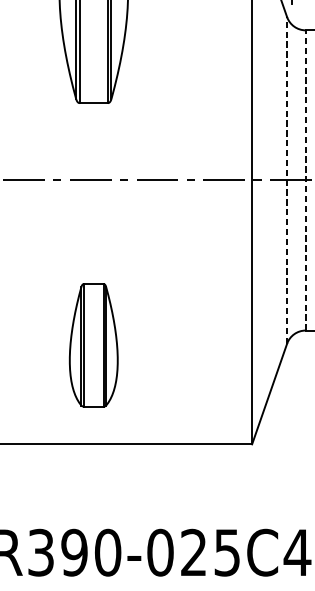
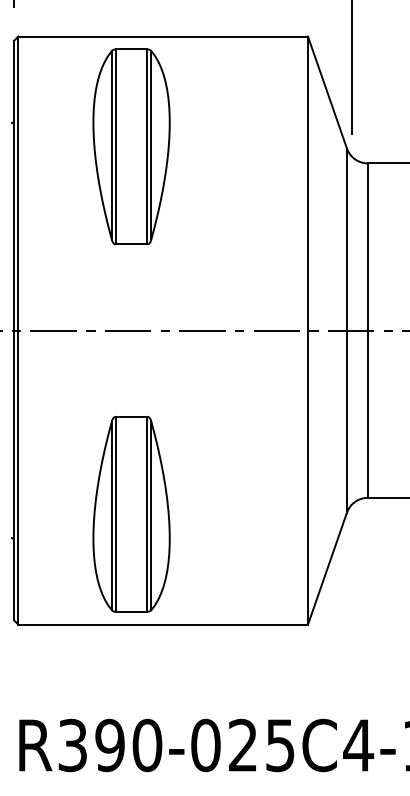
line: (286, 180) -> (346, 330), dashed -> solid
line: (305, 180) -> (367, 330), dashed -> solid
part: (93, 345) -> (131, 514), size x1.43

